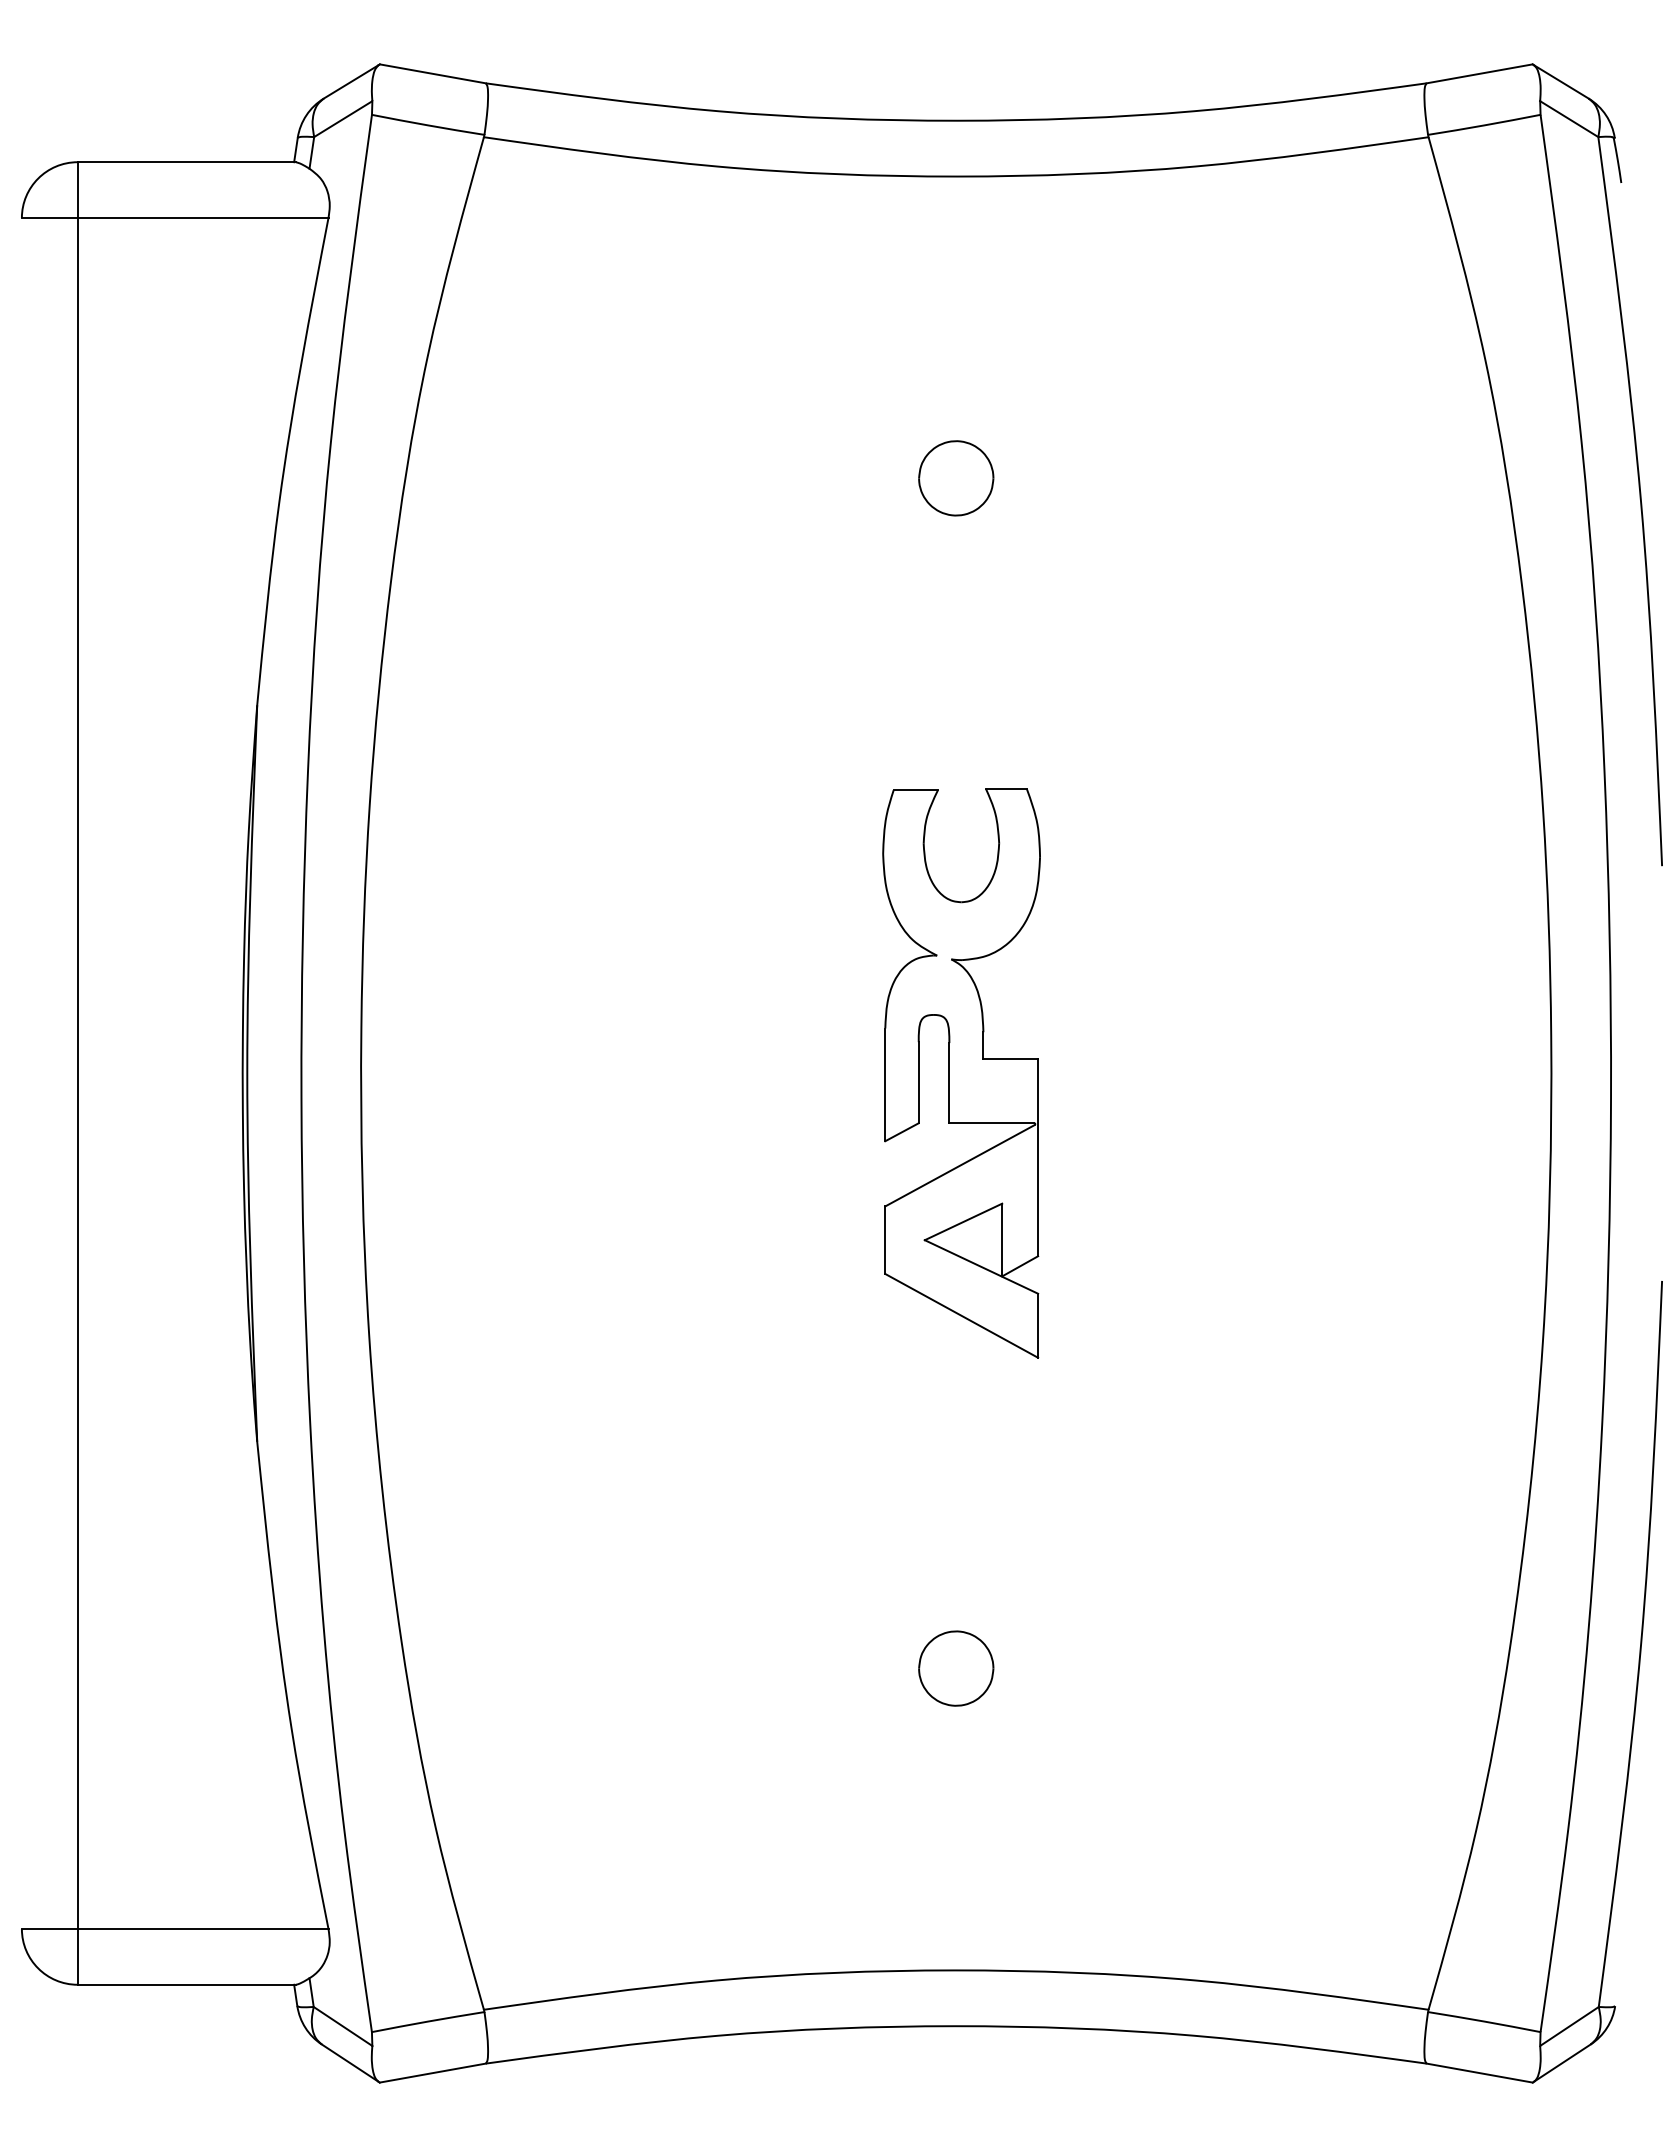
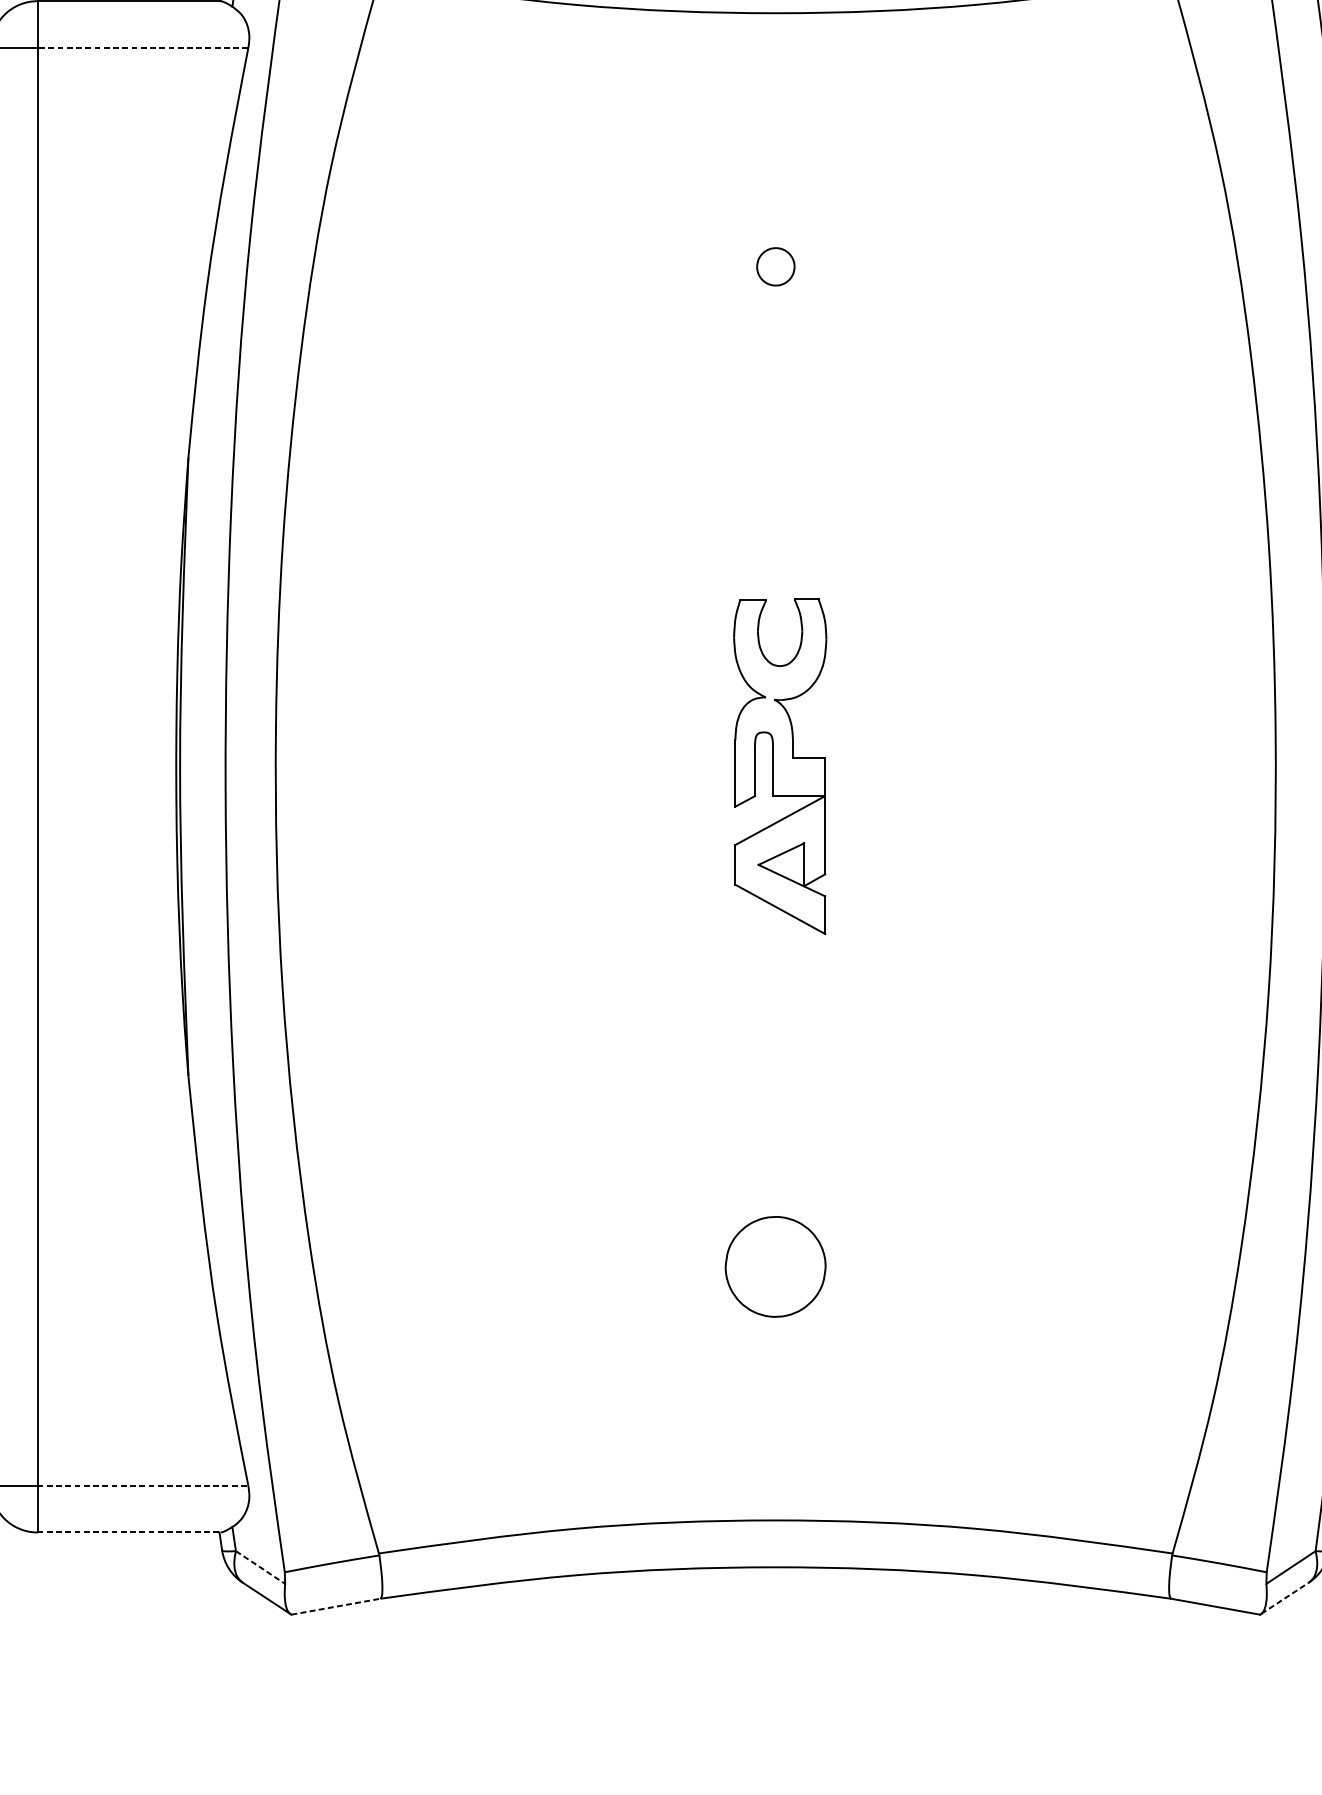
line: (202, 218) -> (142, 48), solid -> dashed
part: (956, 478) -> (775, 266), size x0.6
part: (961, 1073) -> (780, 766), size x0.7
part: (956, 1668) -> (775, 1266), size x1.6
line: (203, 1928) -> (143, 1485), solid -> dashed
line: (187, 1984) -> (129, 1532), solid -> dashed
line: (343, 2026) -> (260, 1567), solid -> dashed
line: (1562, 2063) -> (1285, 1598), solid -> dashed
line: (432, 2073) -> (335, 1607), solid -> dashed

